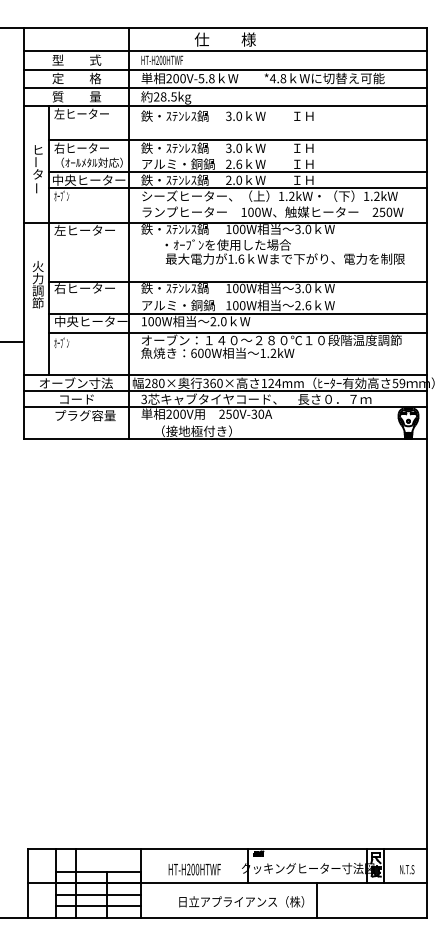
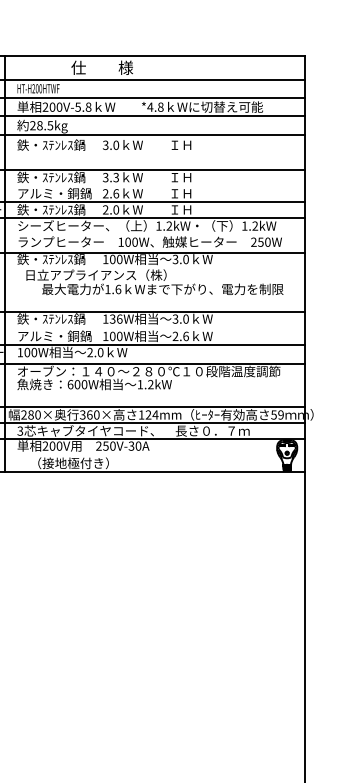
text: (239, 147) -> (116, 176), 3.0 -> 3.3
text: (220, 244) -> (97, 274), ・ｵｰﾌﾞﾝを使用した場合 -> 日立アプライアンス（株）
text: (239, 288) -> (116, 319), 100W -> 136W

